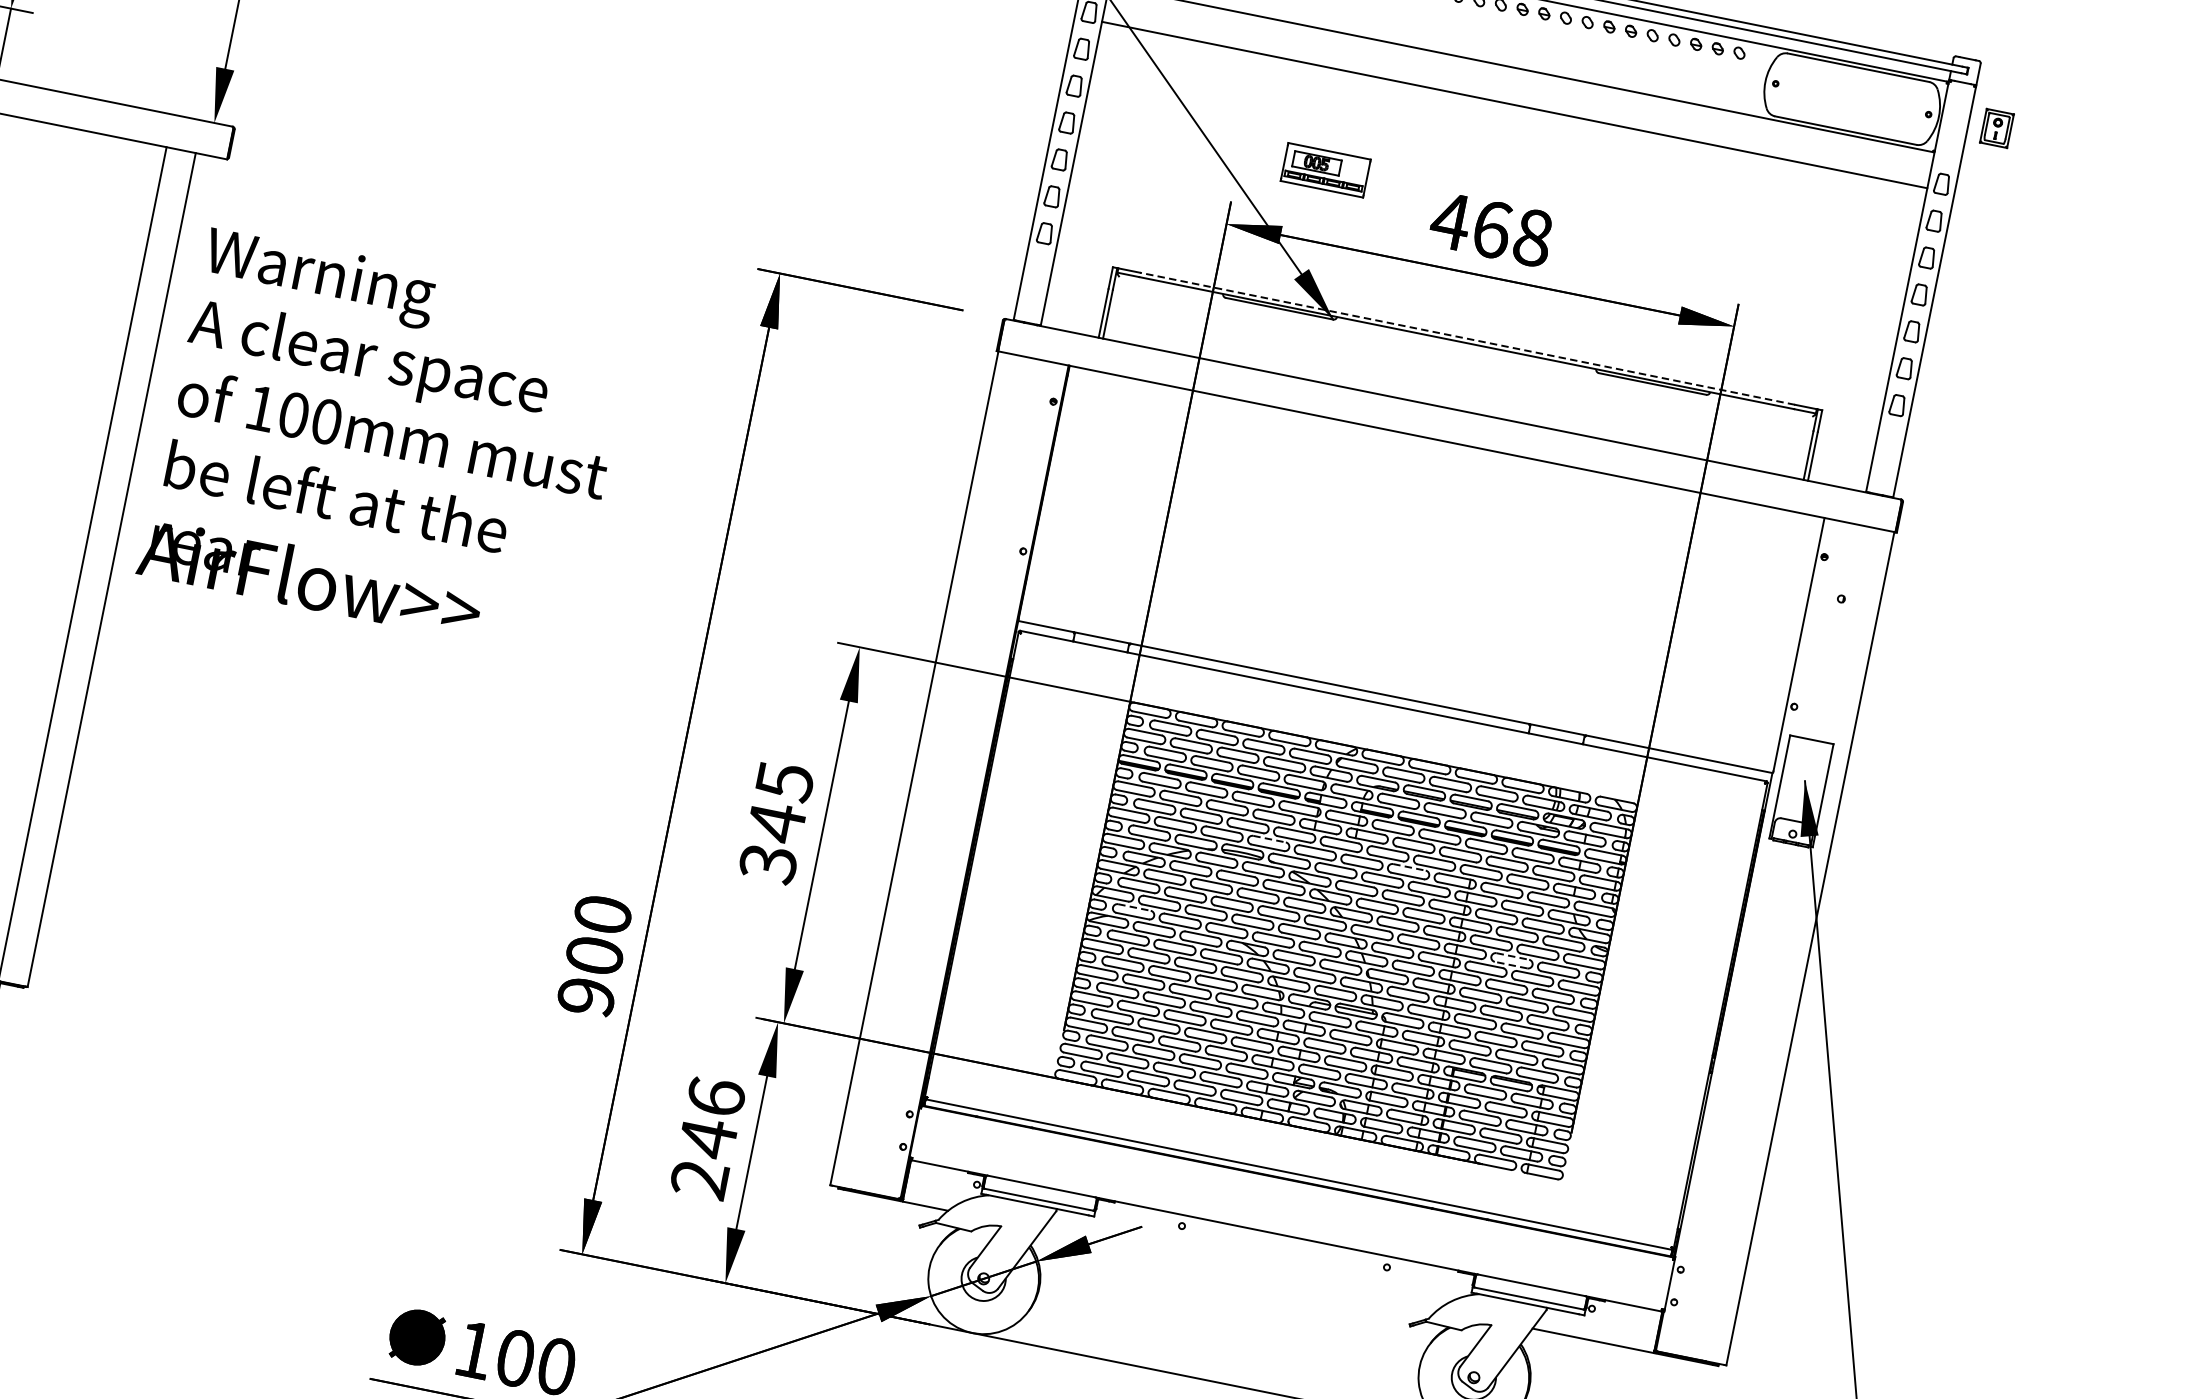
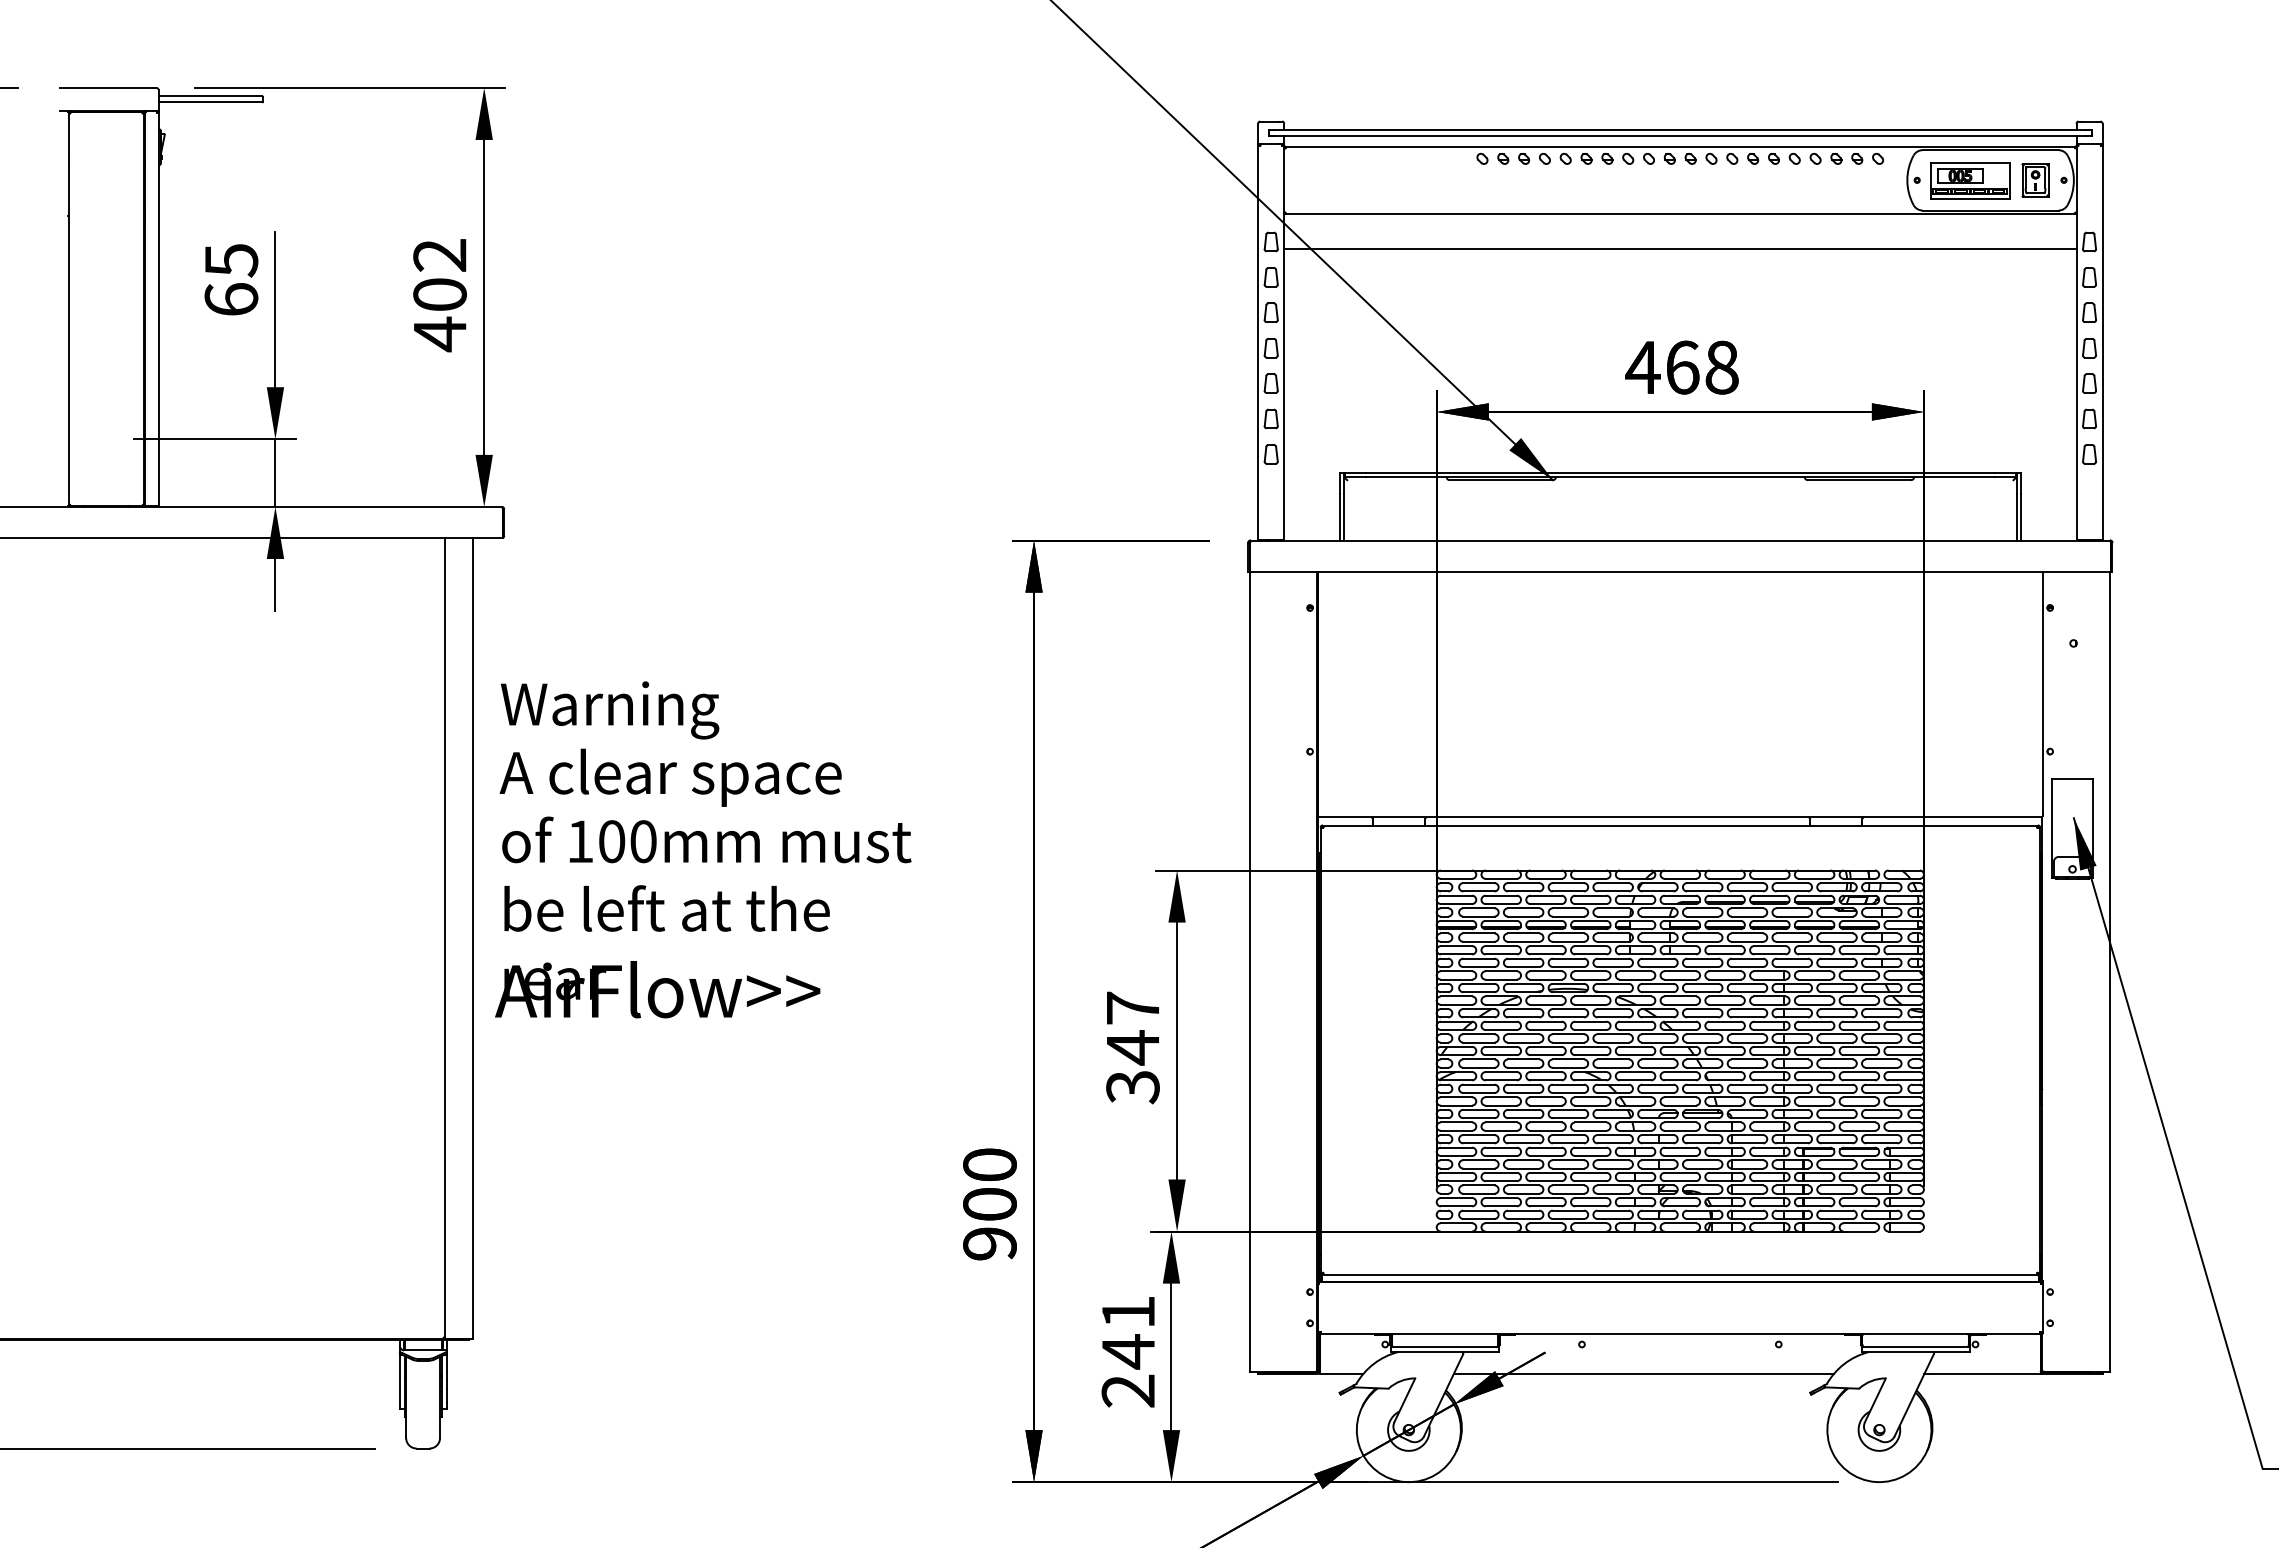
part: (1996, 128) -> (2035, 180), moved
part: (1326, 169) -> (1970, 180), moved
line: (1466, 338) -> (1679, 472), dashed -> solid
text: (387, 442) -> (703, 849), moved
text: (785, 781) -> (1133, 1008), 345 -> 347
line: (1269, 839) -> (1590, 971), dashed -> solid
line: (1409, 867) -> (1725, 971), dashed -> solid
line: (1134, 907) -> (1478, 1059), dashed -> solid
line: (1513, 956) -> (1837, 1034), dashed -> solid
line: (1511, 965) -> (1837, 1042), dashed -> solid
text: (716, 1096) -> (1128, 1311), 246 -> 241
line: (1239, 1269) -> (1643, 1373), added

